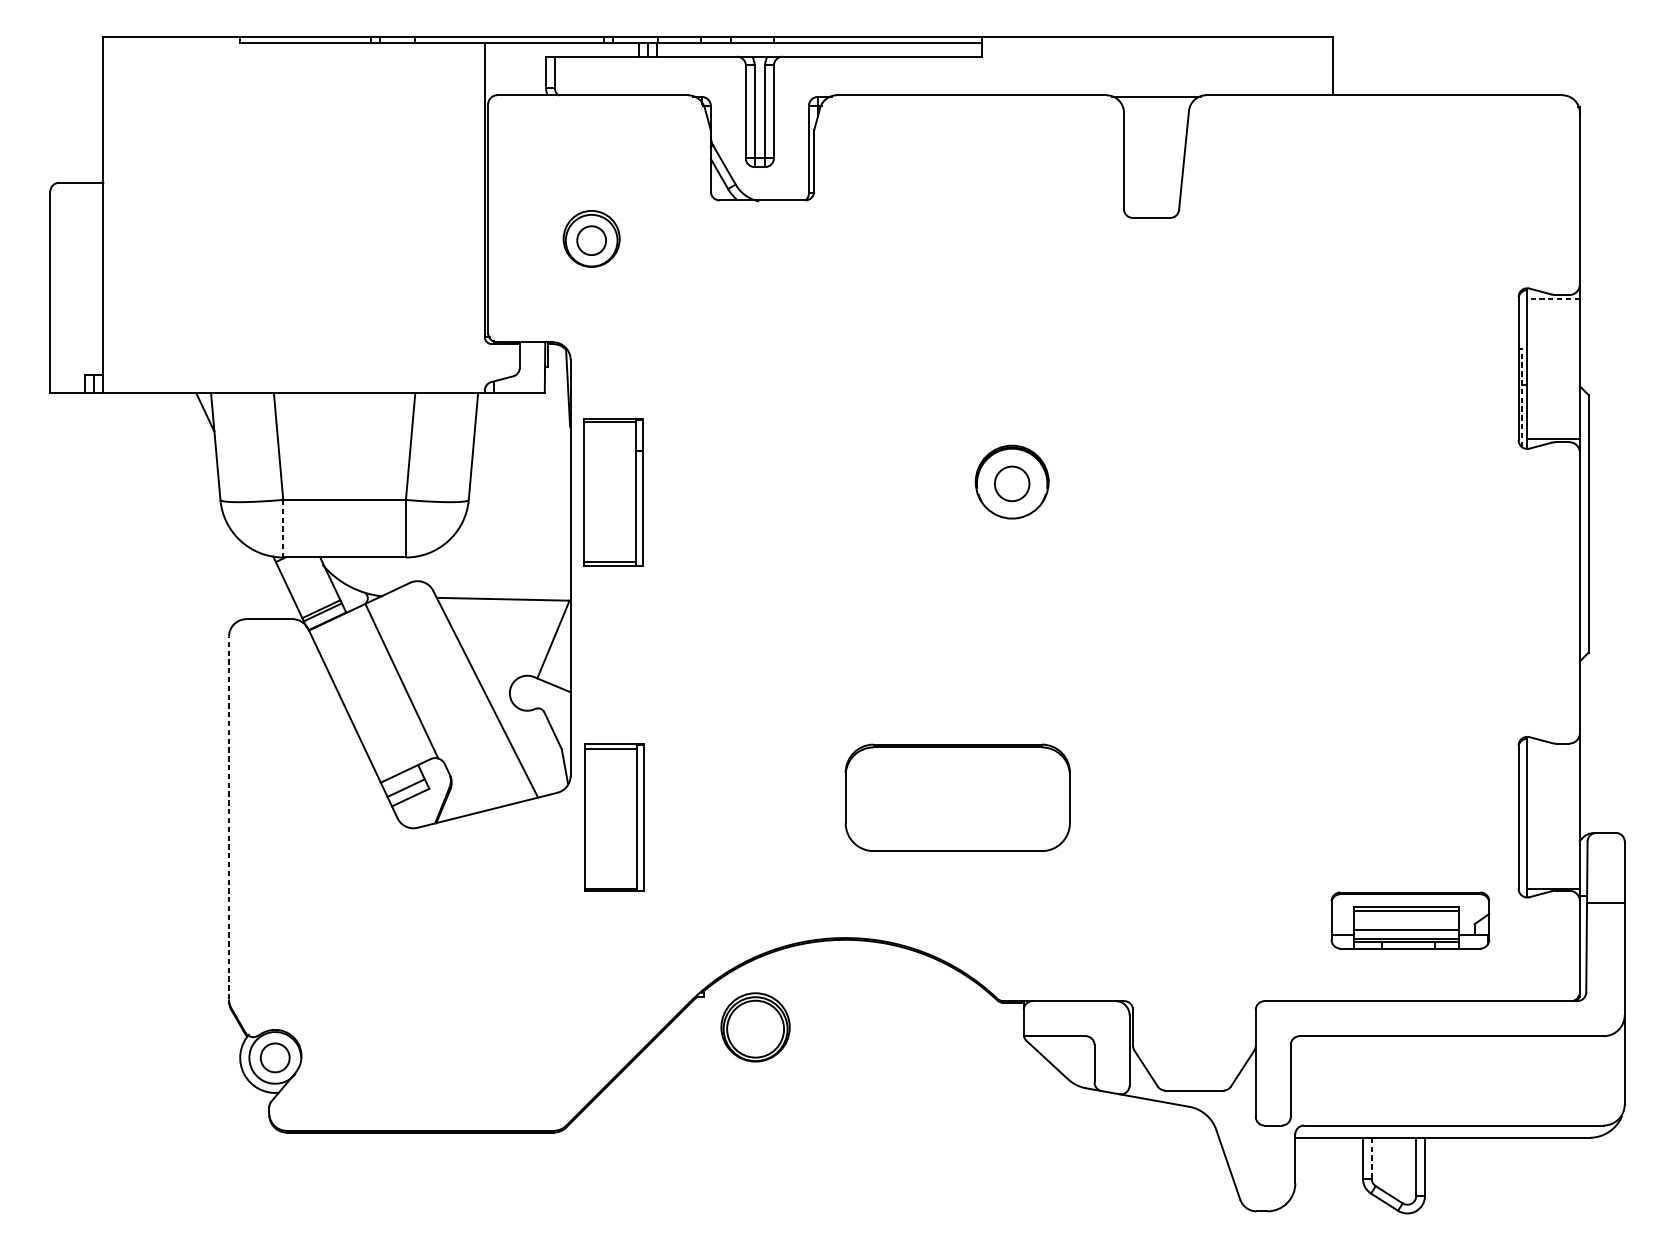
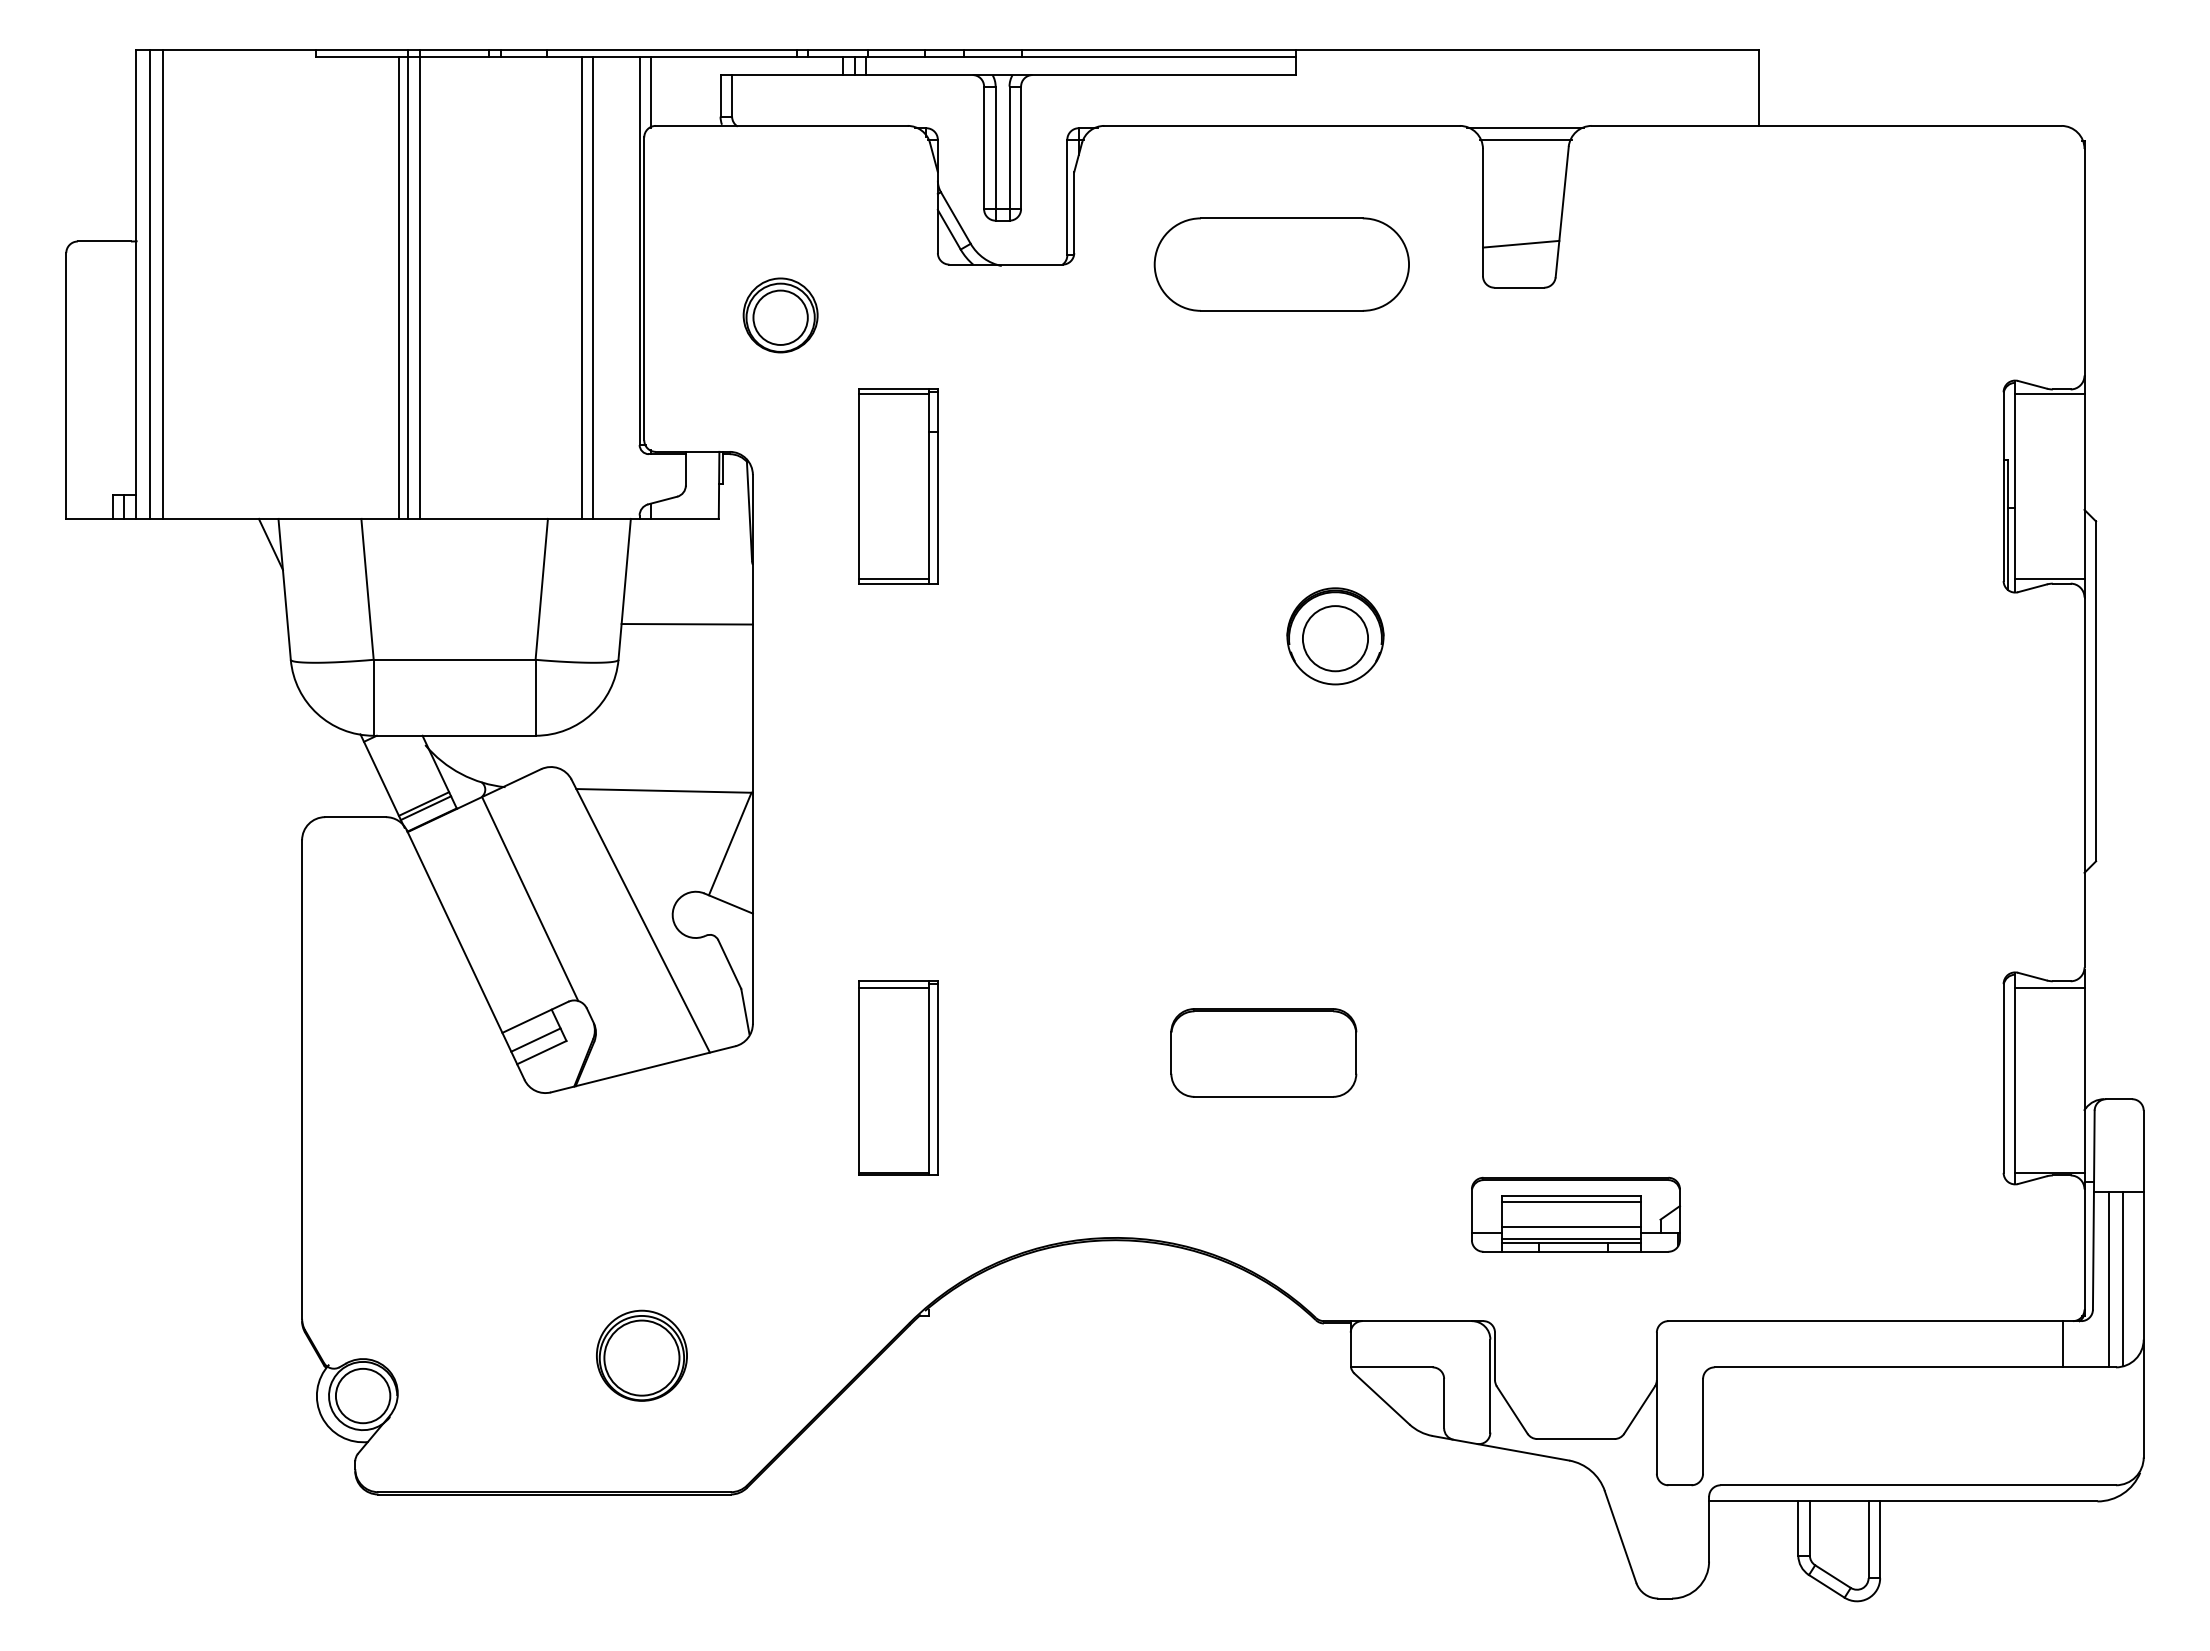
line: (493, 69) -> (651, 91), added
line: (1156, 105) -> (1525, 139), added
line: (1152, 184) -> (1520, 243), added
part: (971, 200) -> (1281, 264), added
line: (113, 214) -> (149, 283), added
line: (123, 214) -> (162, 283), added
line: (309, 214) -> (408, 283), added
line: (318, 214) -> (420, 283), added
line: (302, 217) -> (398, 287), added
line: (440, 217) -> (581, 287), added
line: (449, 217) -> (593, 287), added
circle: (591, 240) -> (780, 317), size x1.43
line: (1553, 298) -> (2049, 394), dashed -> solid
line: (1522, 398) -> (2008, 525), dashed -> solid
line: (520, 473) -> (686, 624), added
circle: (1012, 483) -> (1335, 638), size x1.43
part: (613, 492) -> (898, 486), moved
line: (283, 528) -> (373, 697), dashed -> solid
line: (1553, 749) -> (2049, 988), added
part: (957, 797) -> (1263, 1052), size x0.62
part: (614, 816) -> (898, 1077), moved
line: (229, 818) -> (302, 1079), dashed -> solid
part: (1410, 920) -> (1575, 1214), moved
line: (1608, 968) -> (2122, 1278), added
line: (1598, 969) -> (2109, 1279), added
line: (1563, 1018) -> (2062, 1344), added
part: (755, 1027) -> (641, 1355), moved
circle: (274, 1057) -> (362, 1395), size x1.43
line: (1371, 1159) -> (1809, 1529), dashed -> solid

